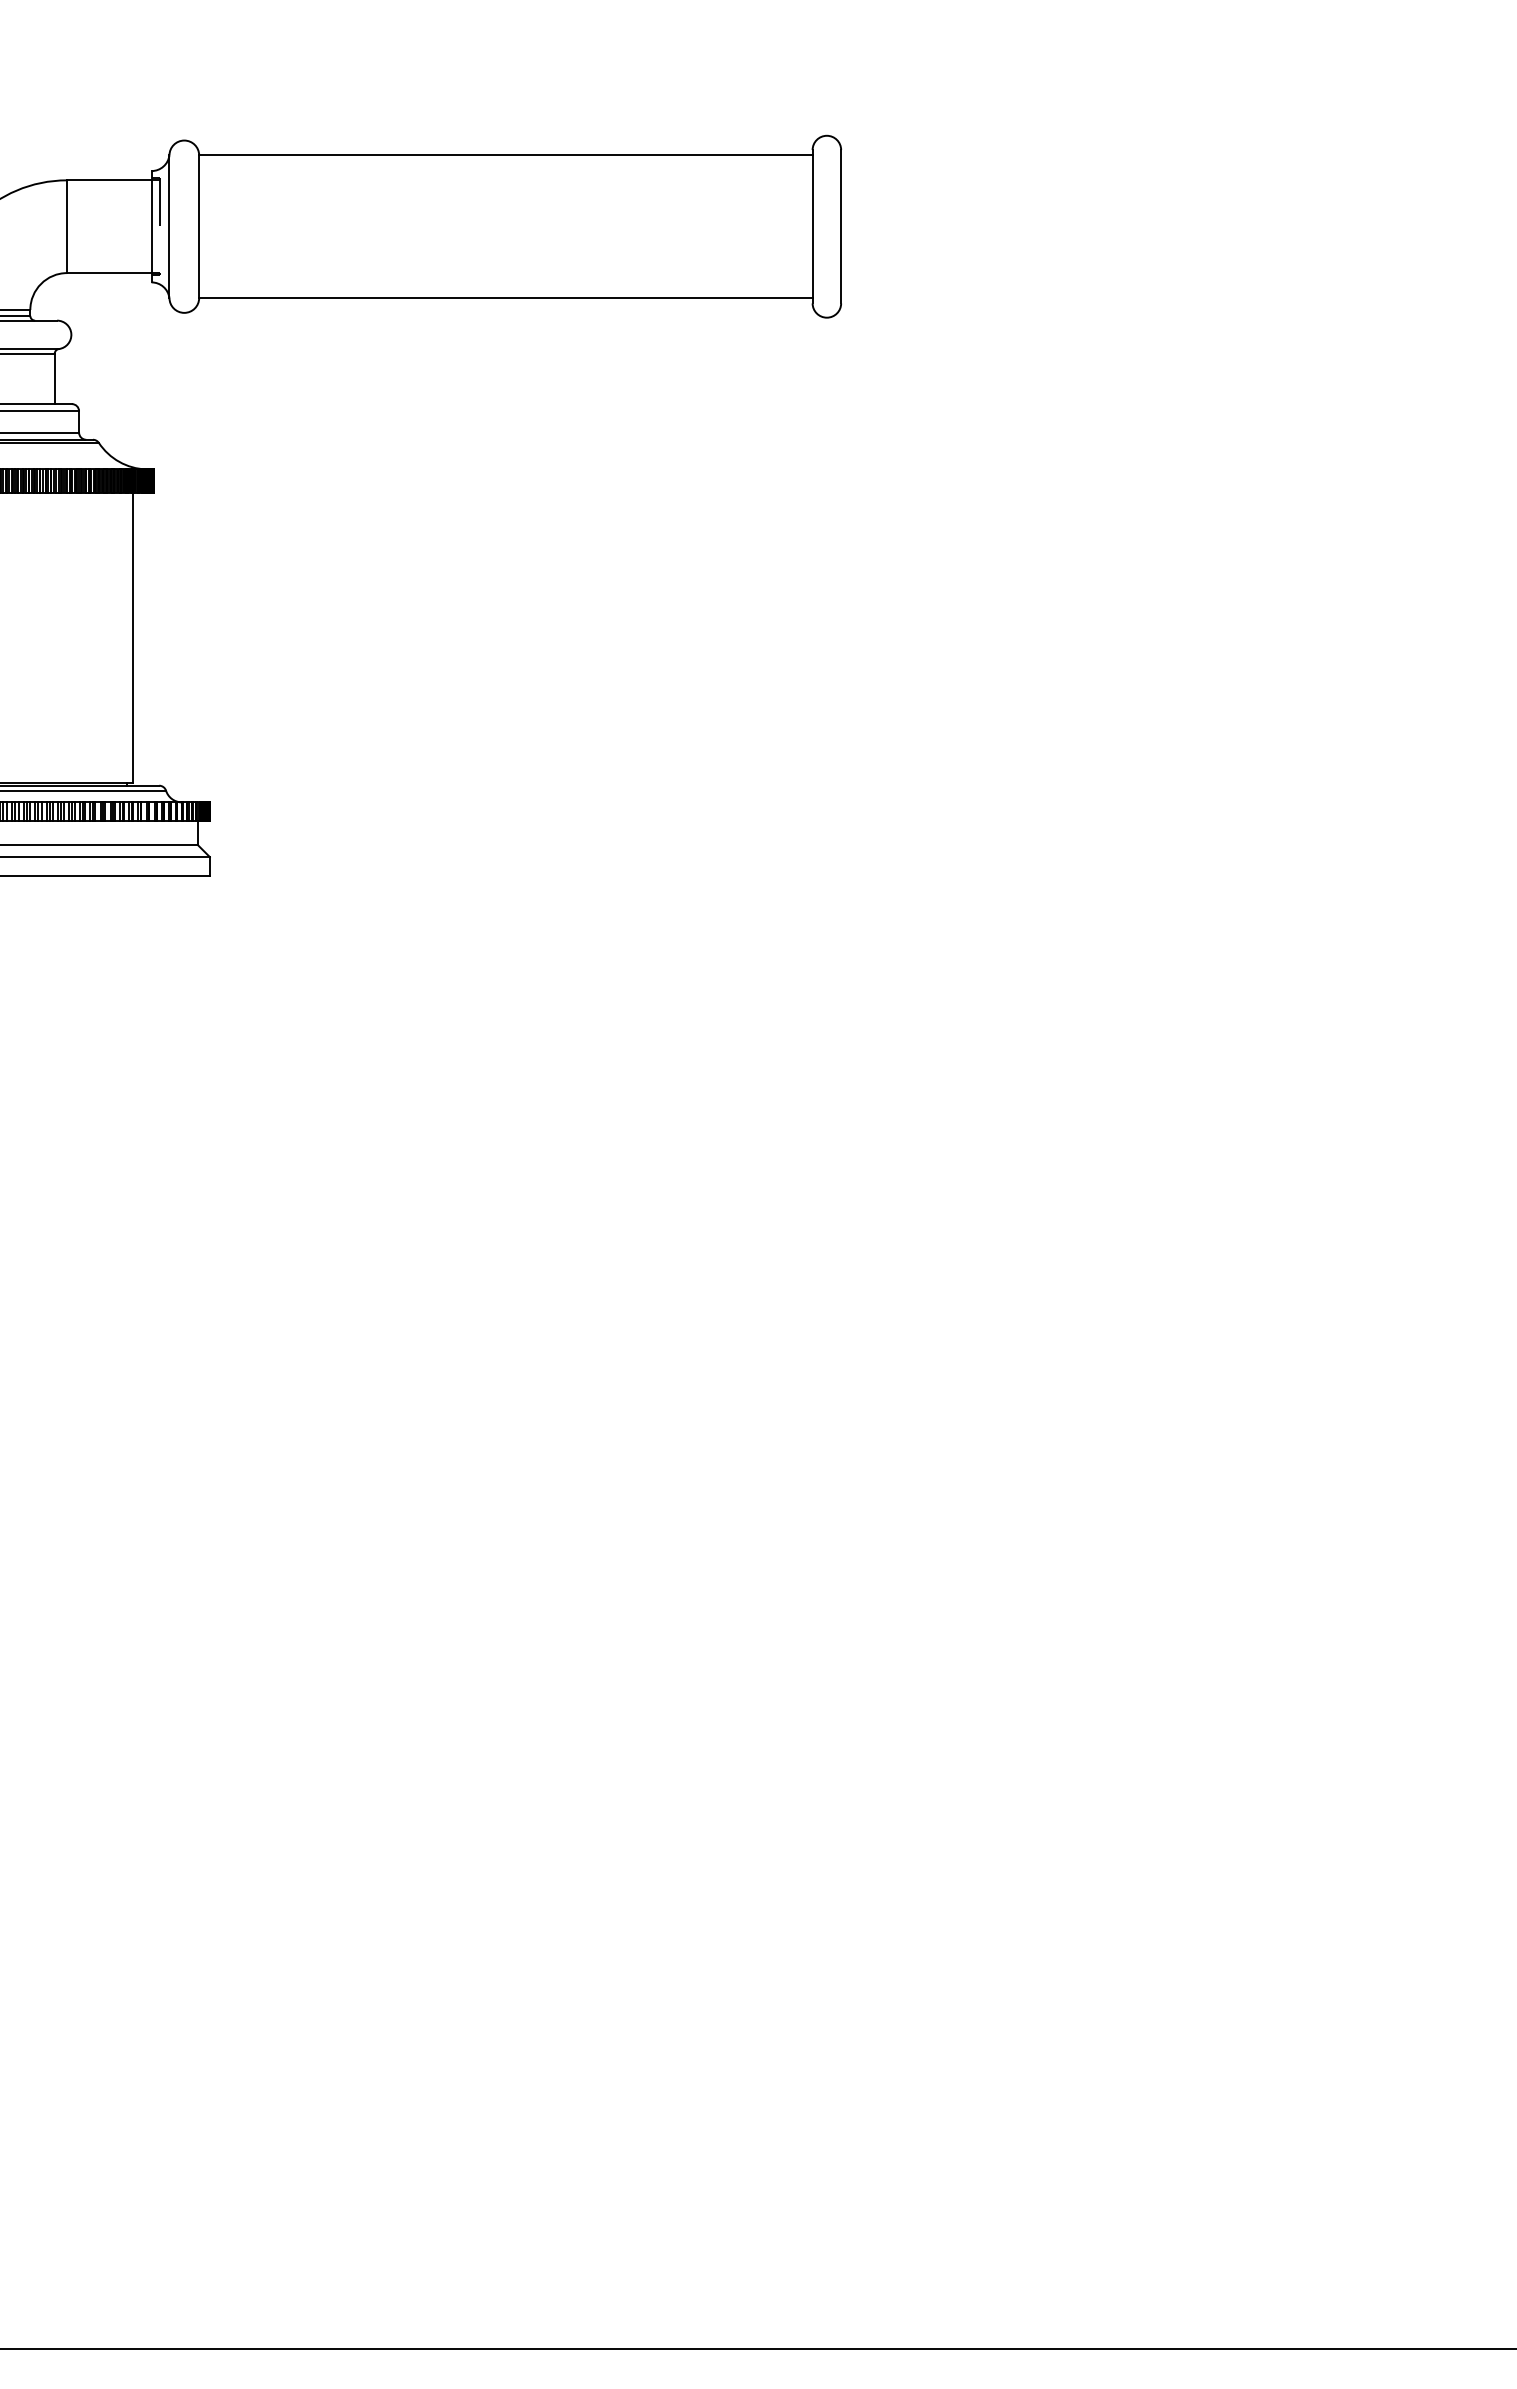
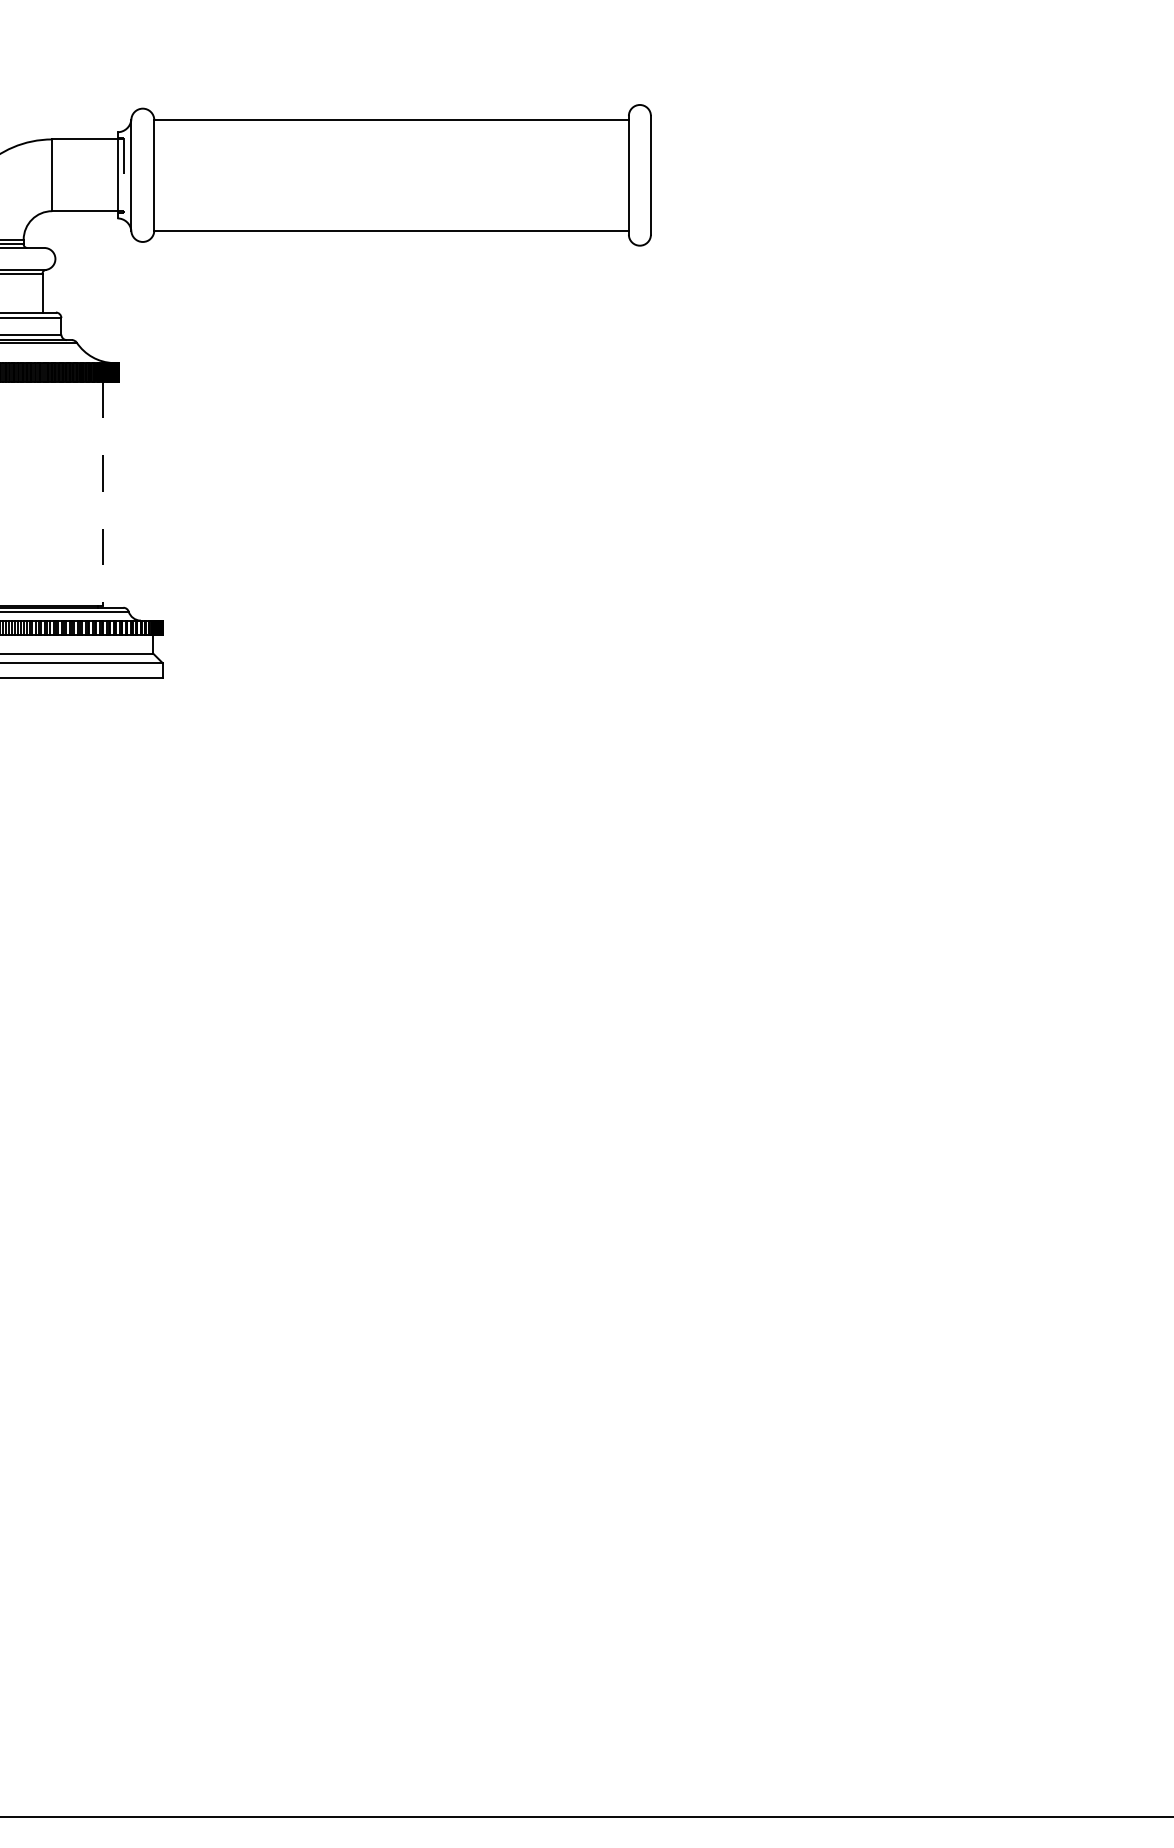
line: (132, 638) -> (102, 493), solid -> dashed

